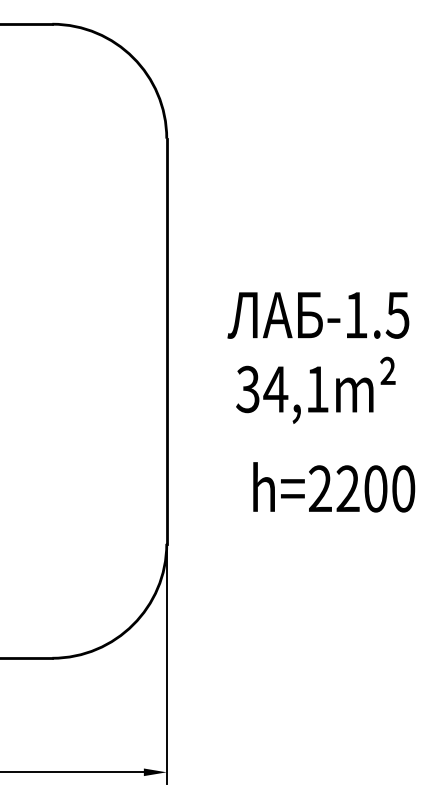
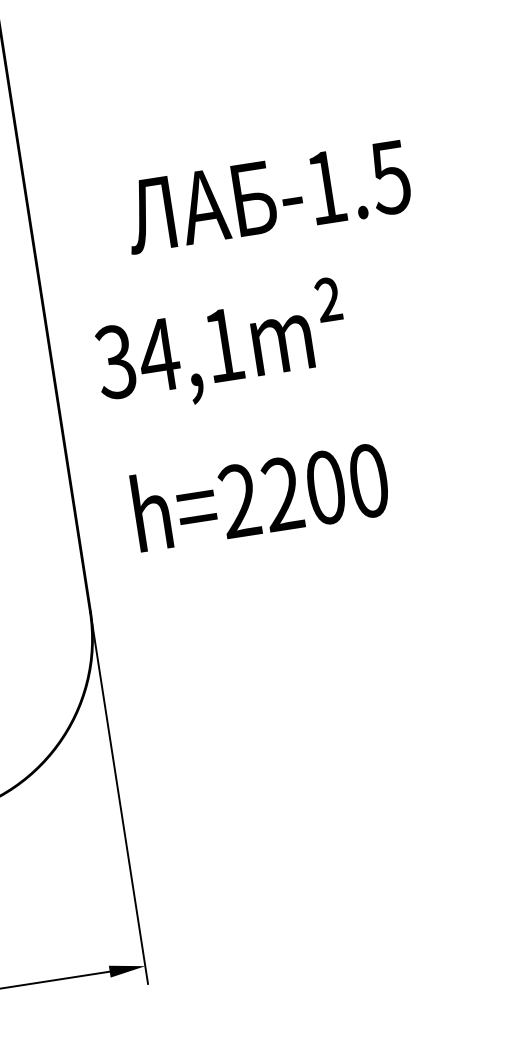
text: (318, 315) -> (267, 197), moved
text: (315, 389) -> (220, 345), moved
text: (334, 487) -> (261, 495), moved

